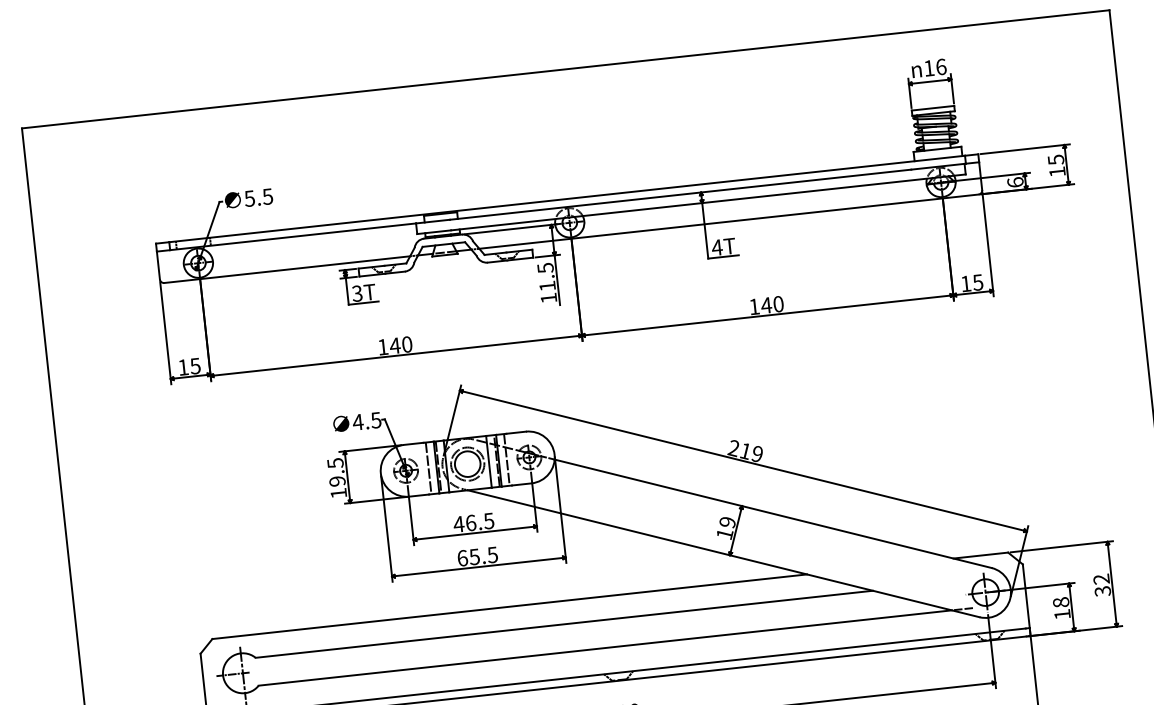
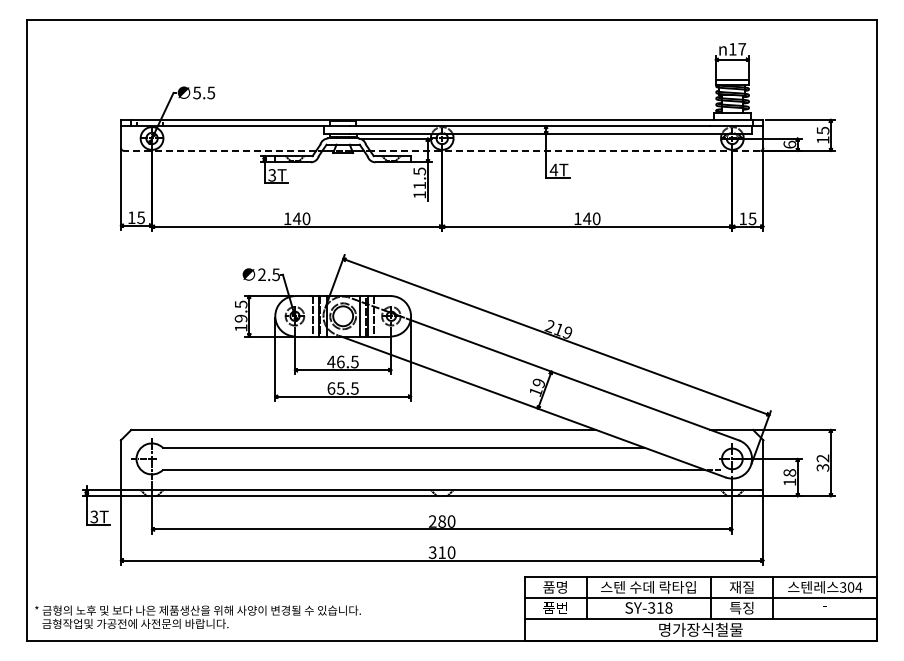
text: (941, 67) -> (742, 49), 16 -> 17
line: (727, 221) -> (564, 150), solid -> dashed
line: (286, 269) -> (219, 150), solid -> dashed
text: (357, 422) -> (261, 274), 4.5 -> 2.5

